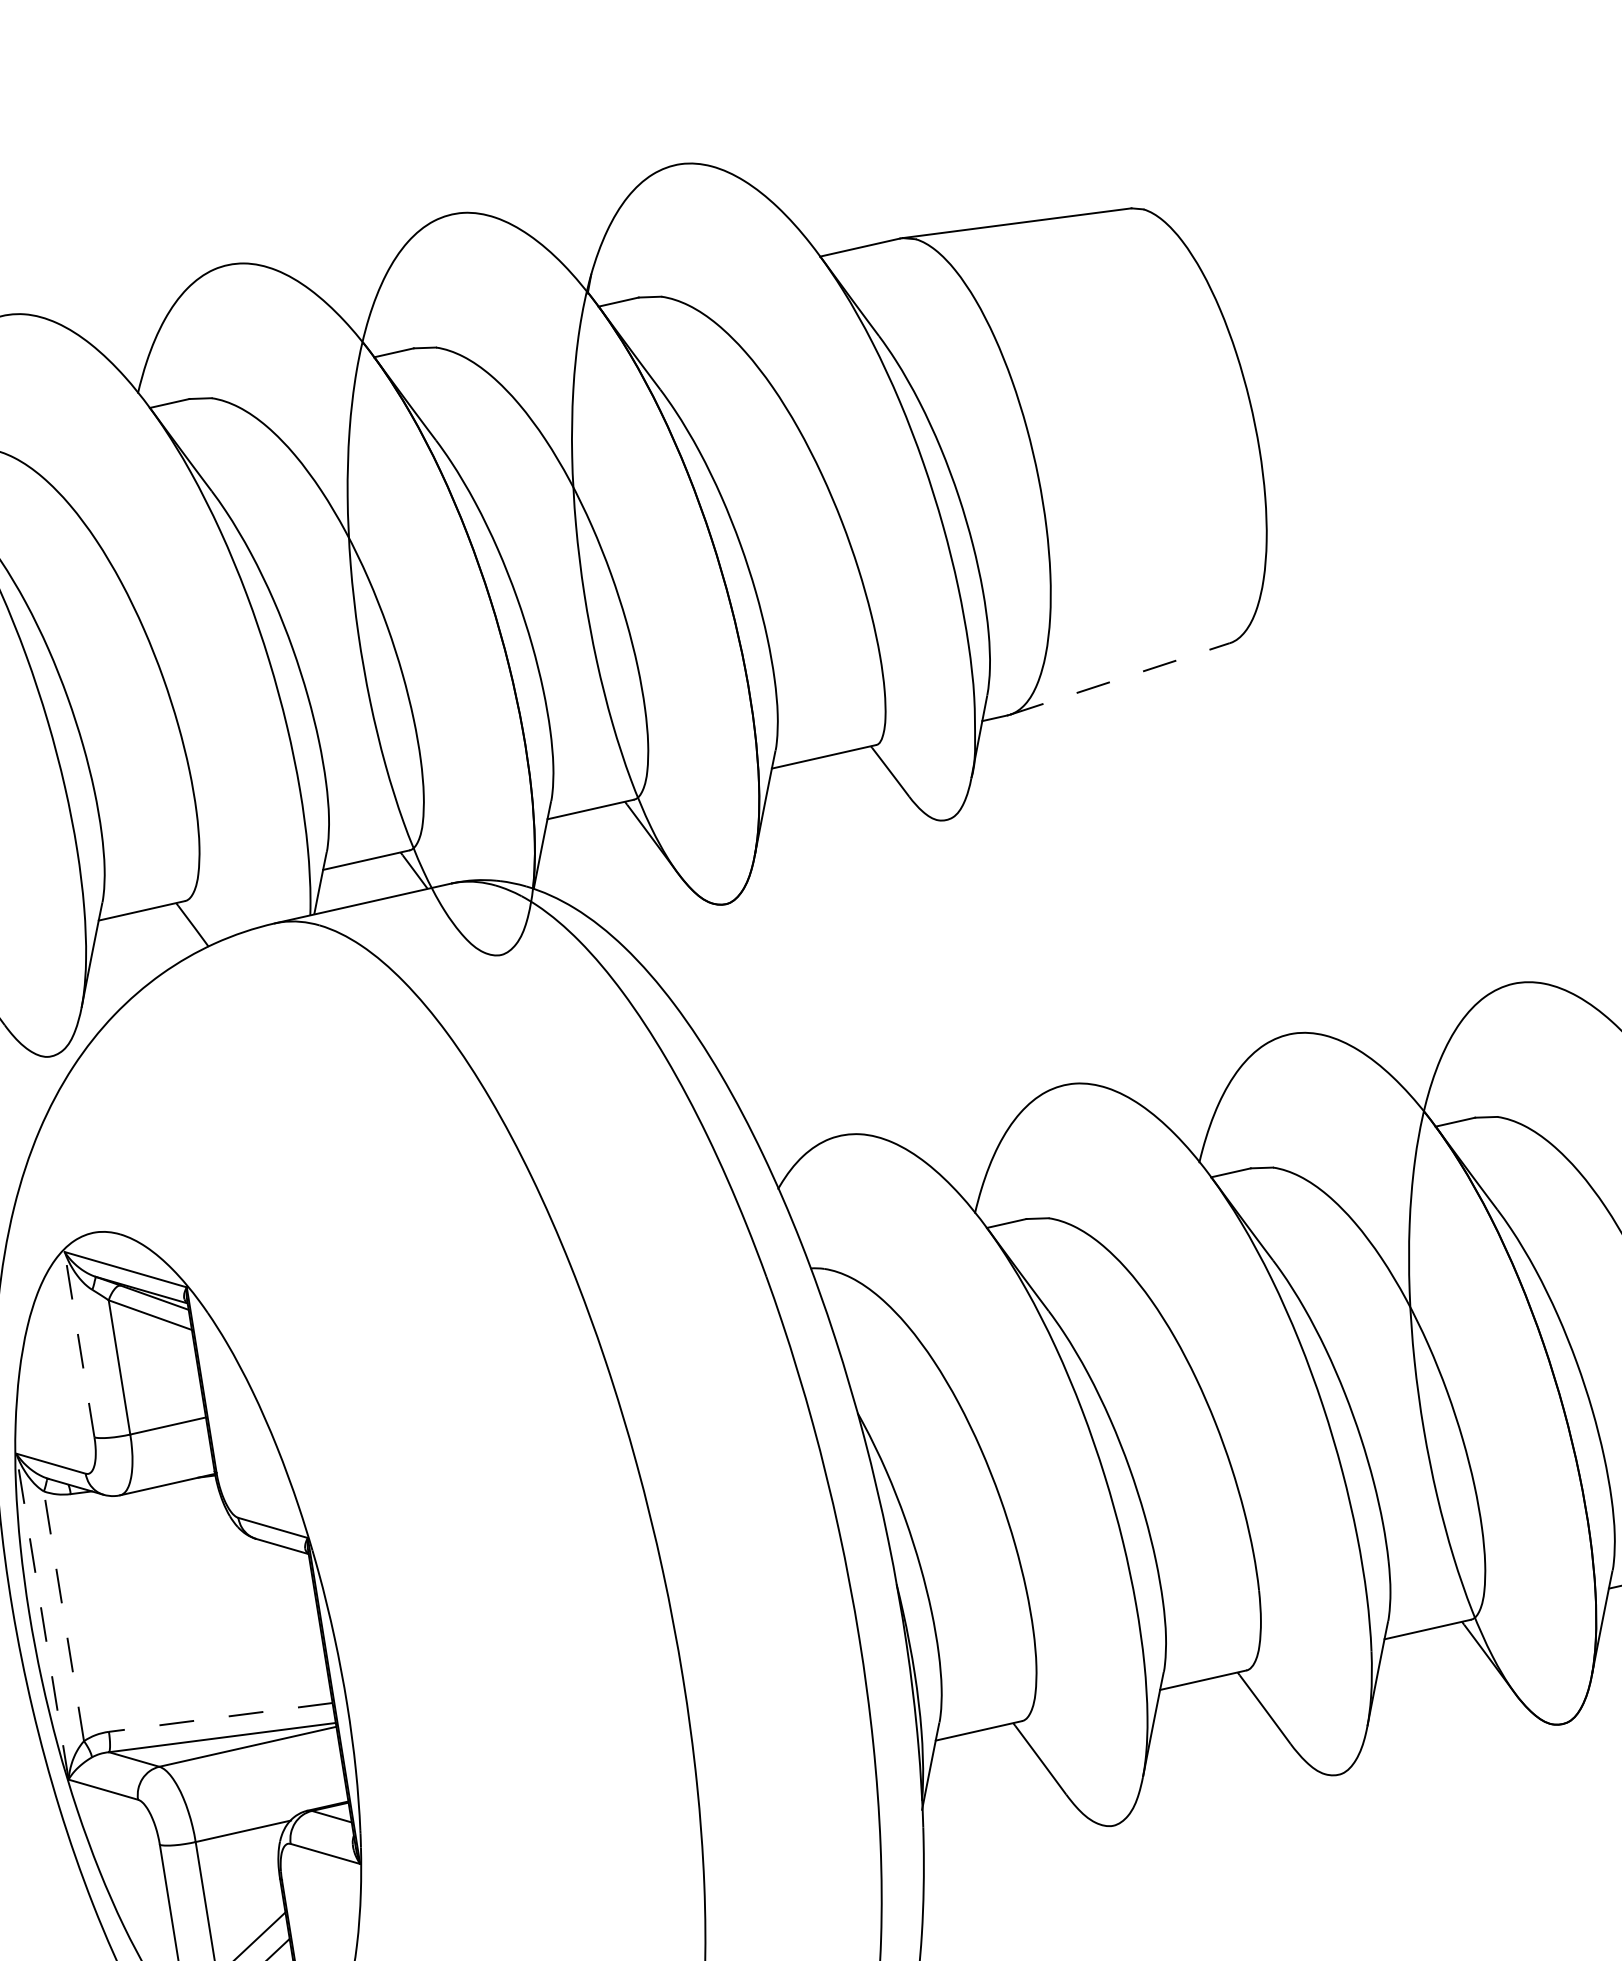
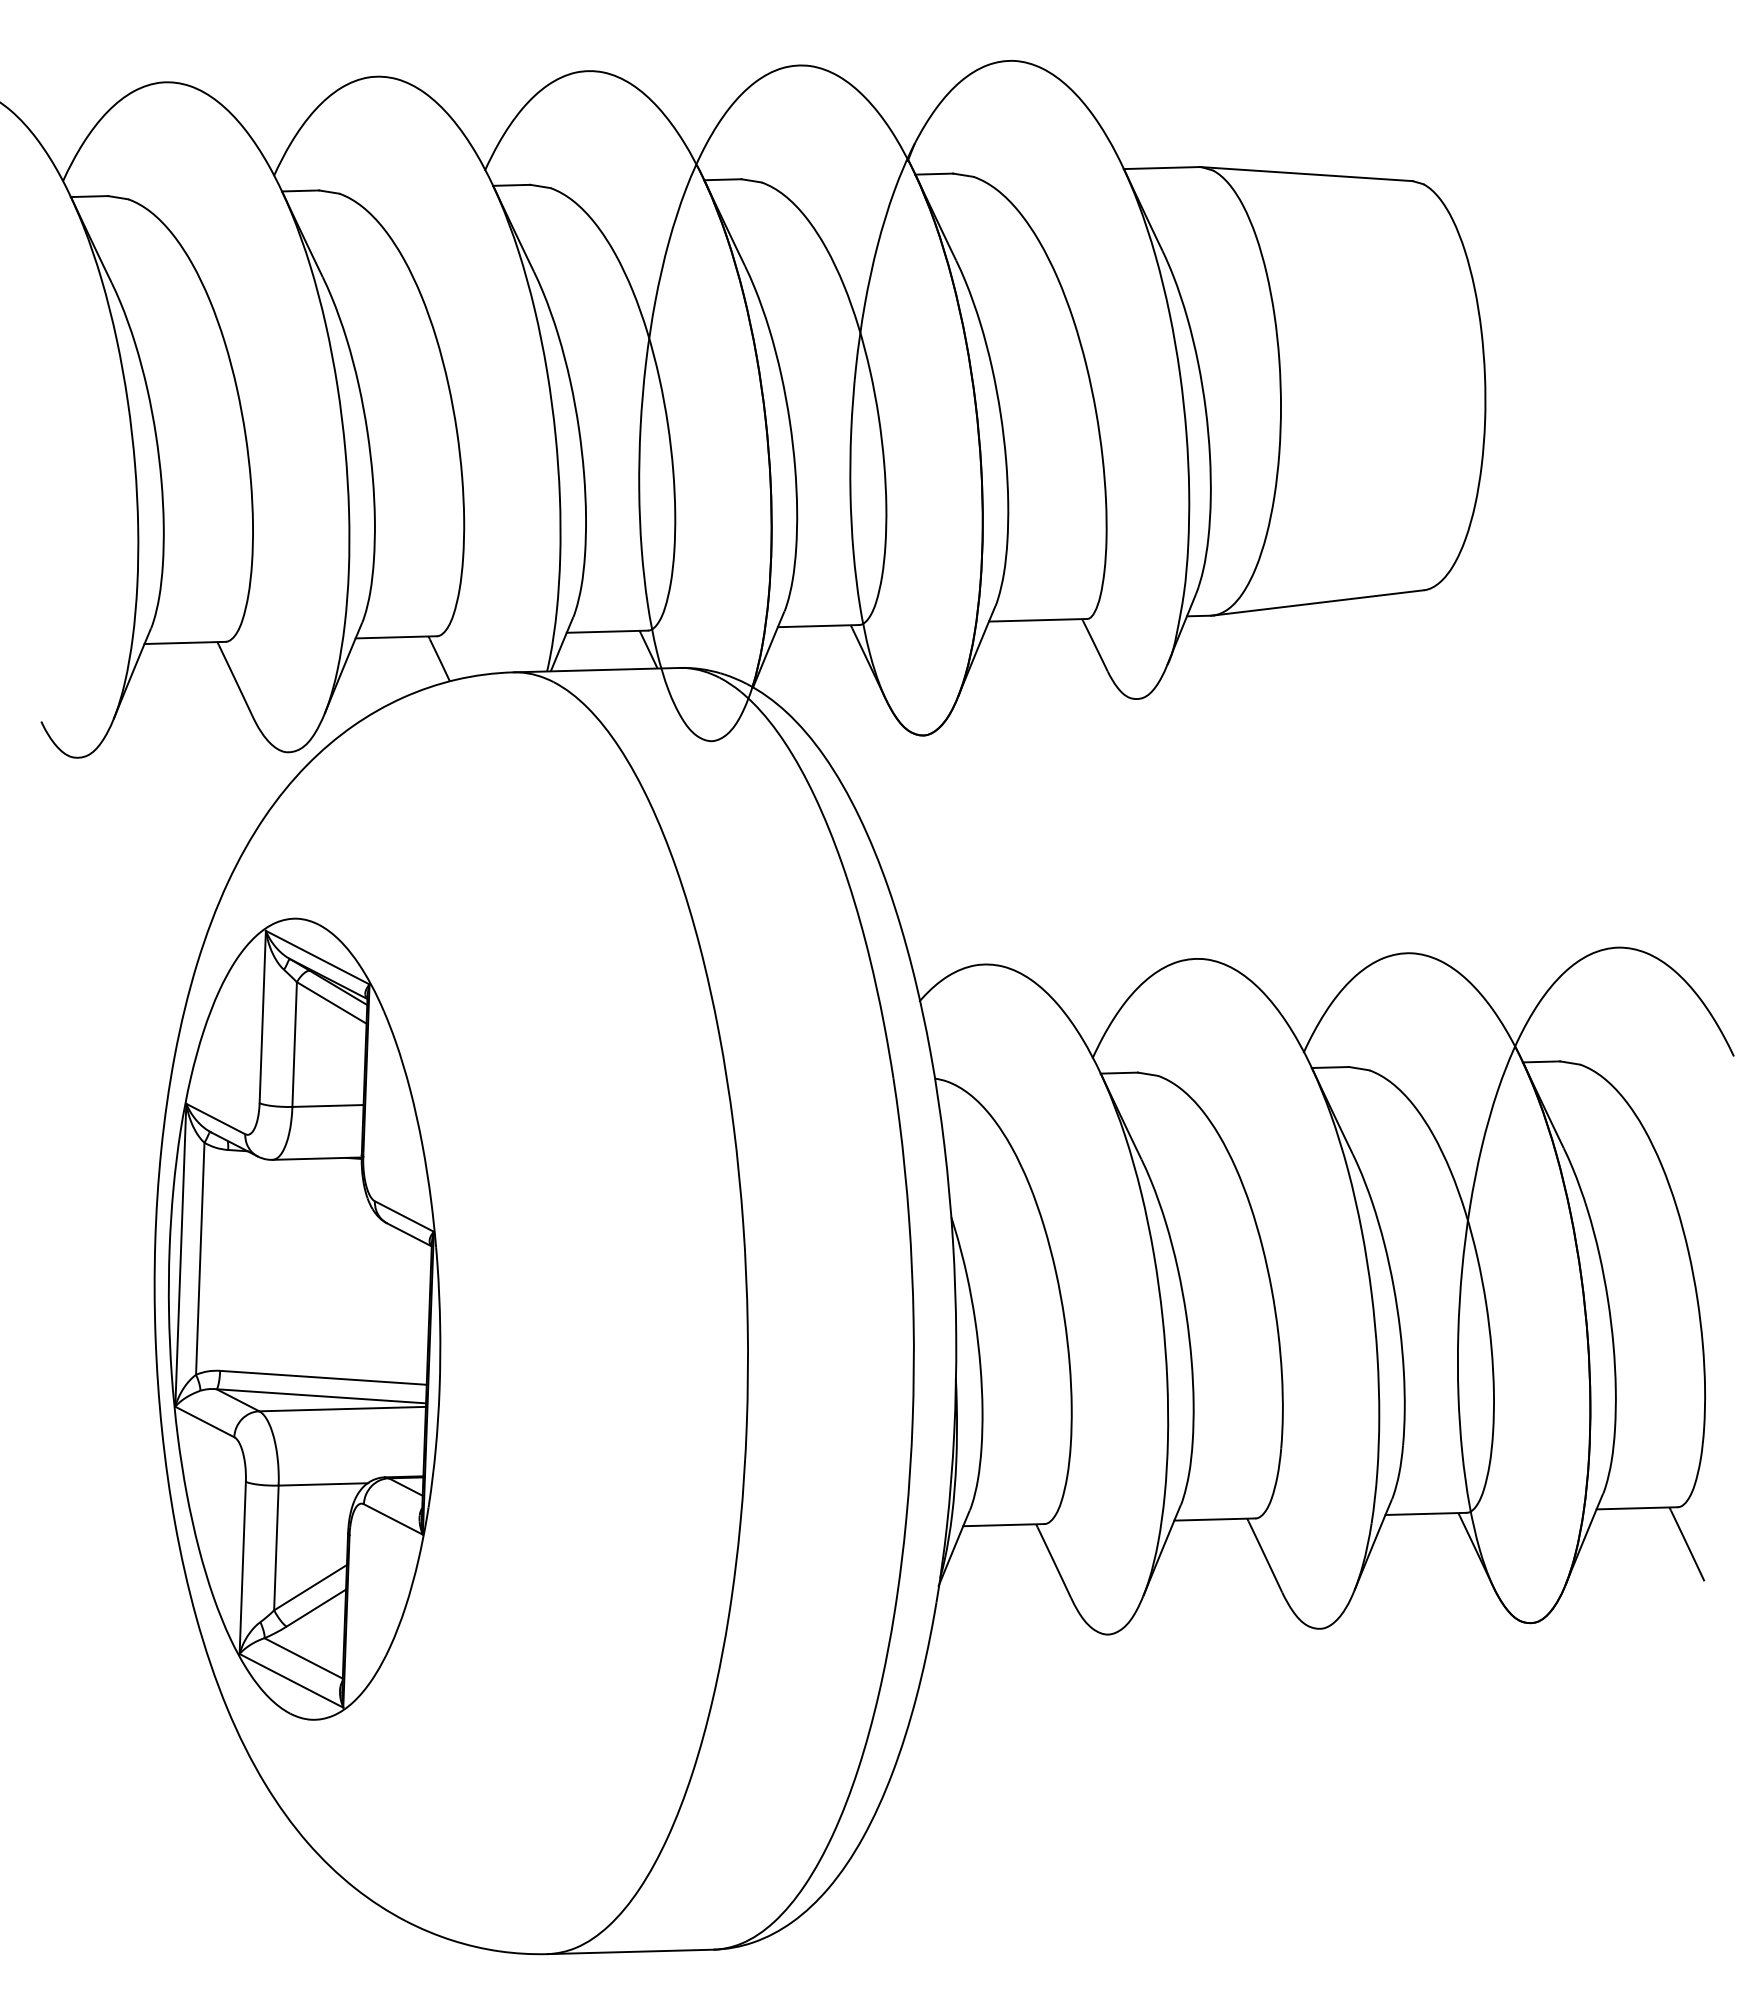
line: (1119, 678) -> (1318, 602), dashed -> solid
line: (79, 1344) -> (262, 1016), dashed -> solid
line: (64, 1615) -> (200, 1258), dashed -> solid
line: (42, 1616) -> (180, 1255), dashed -> solid
line: (220, 1717) -> (323, 1377), dashed -> solid

